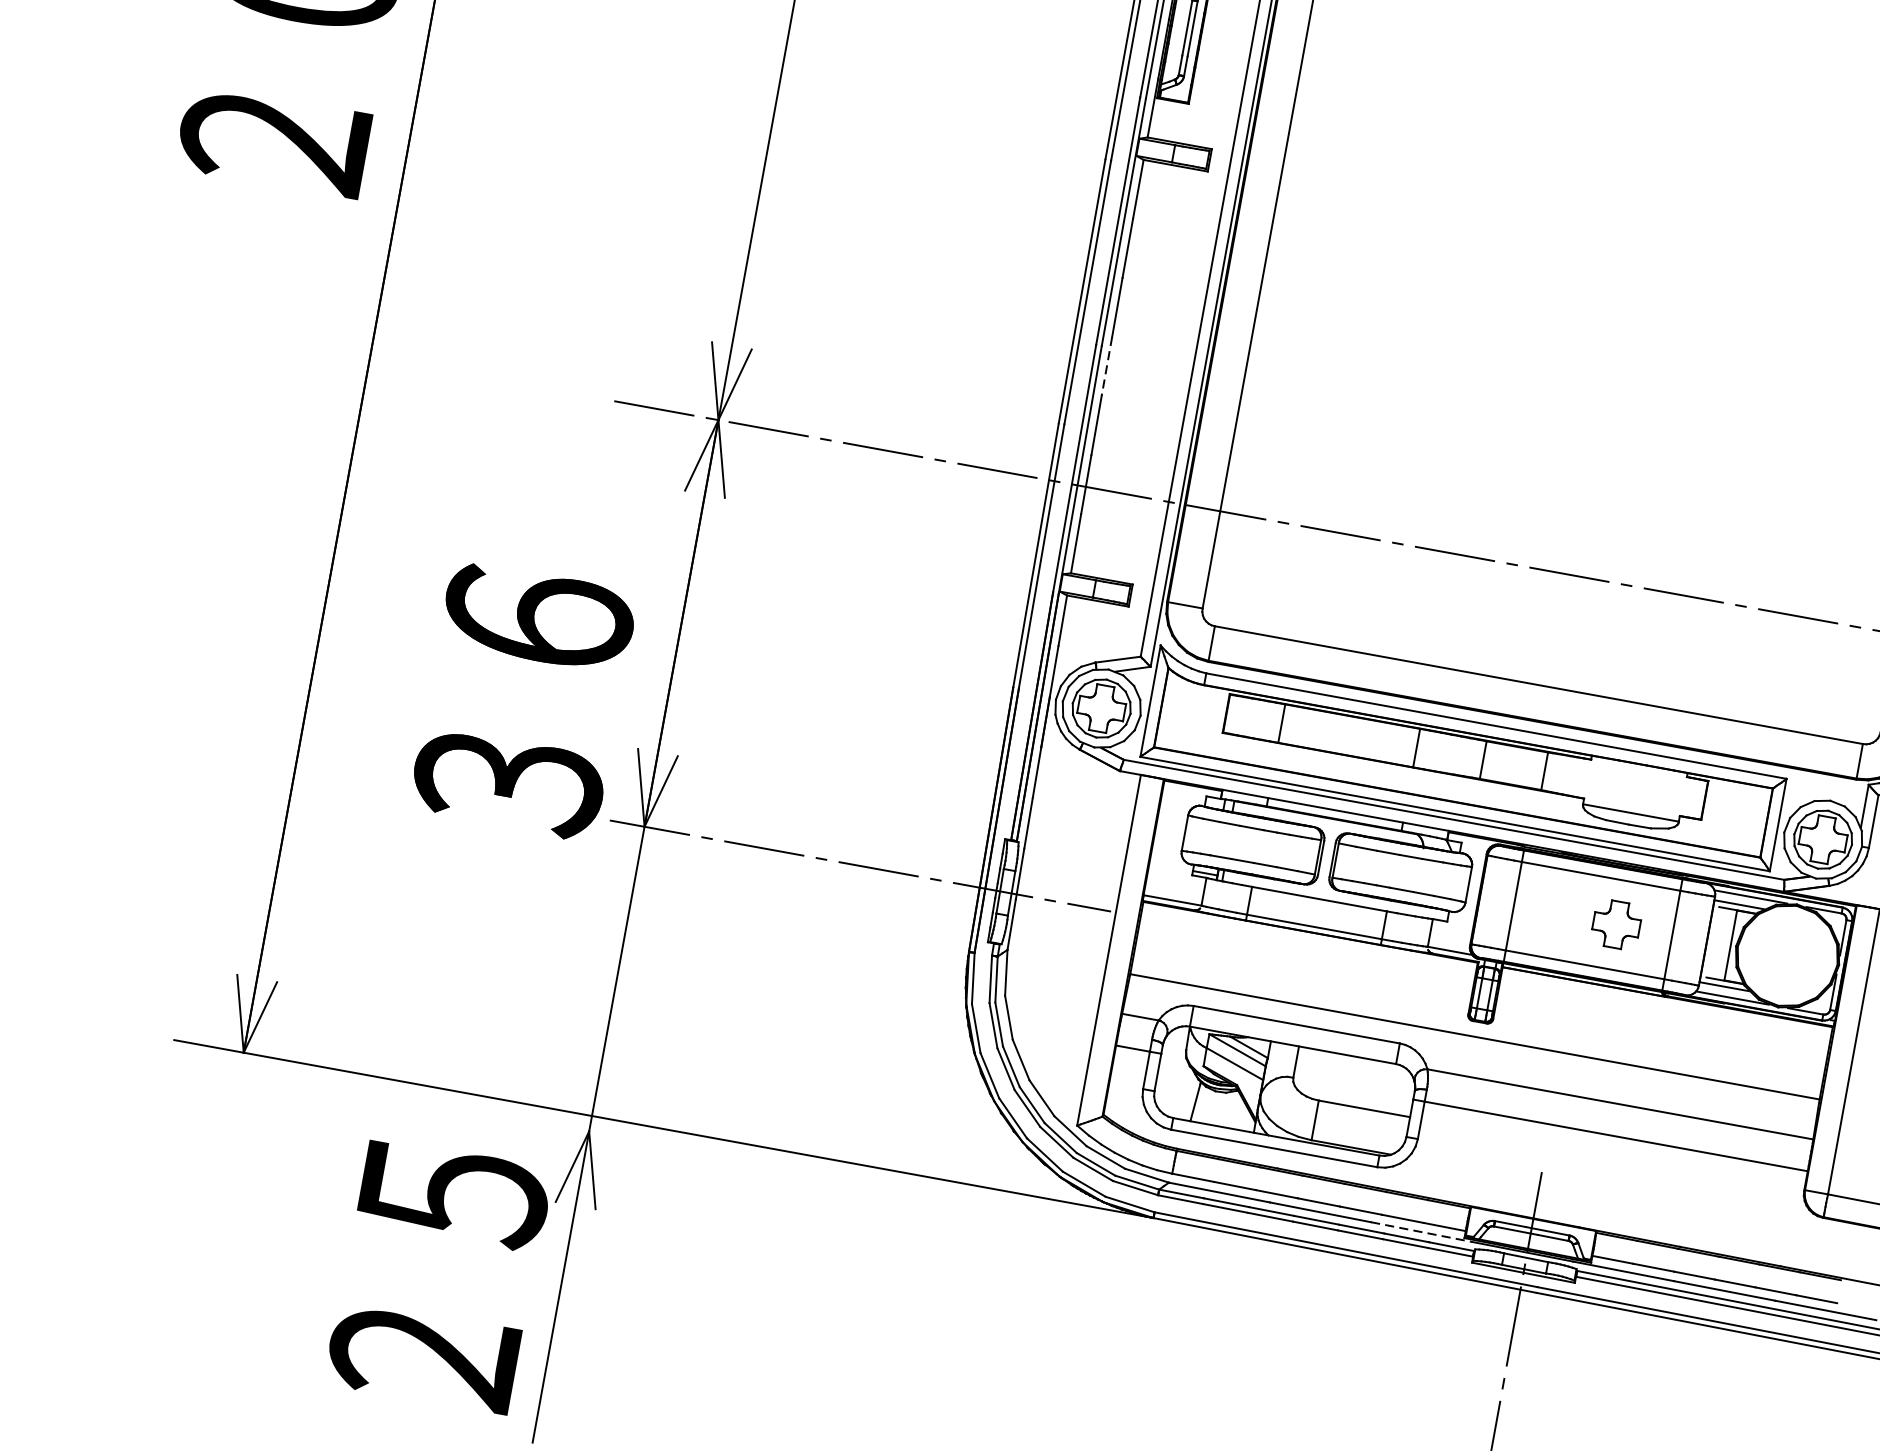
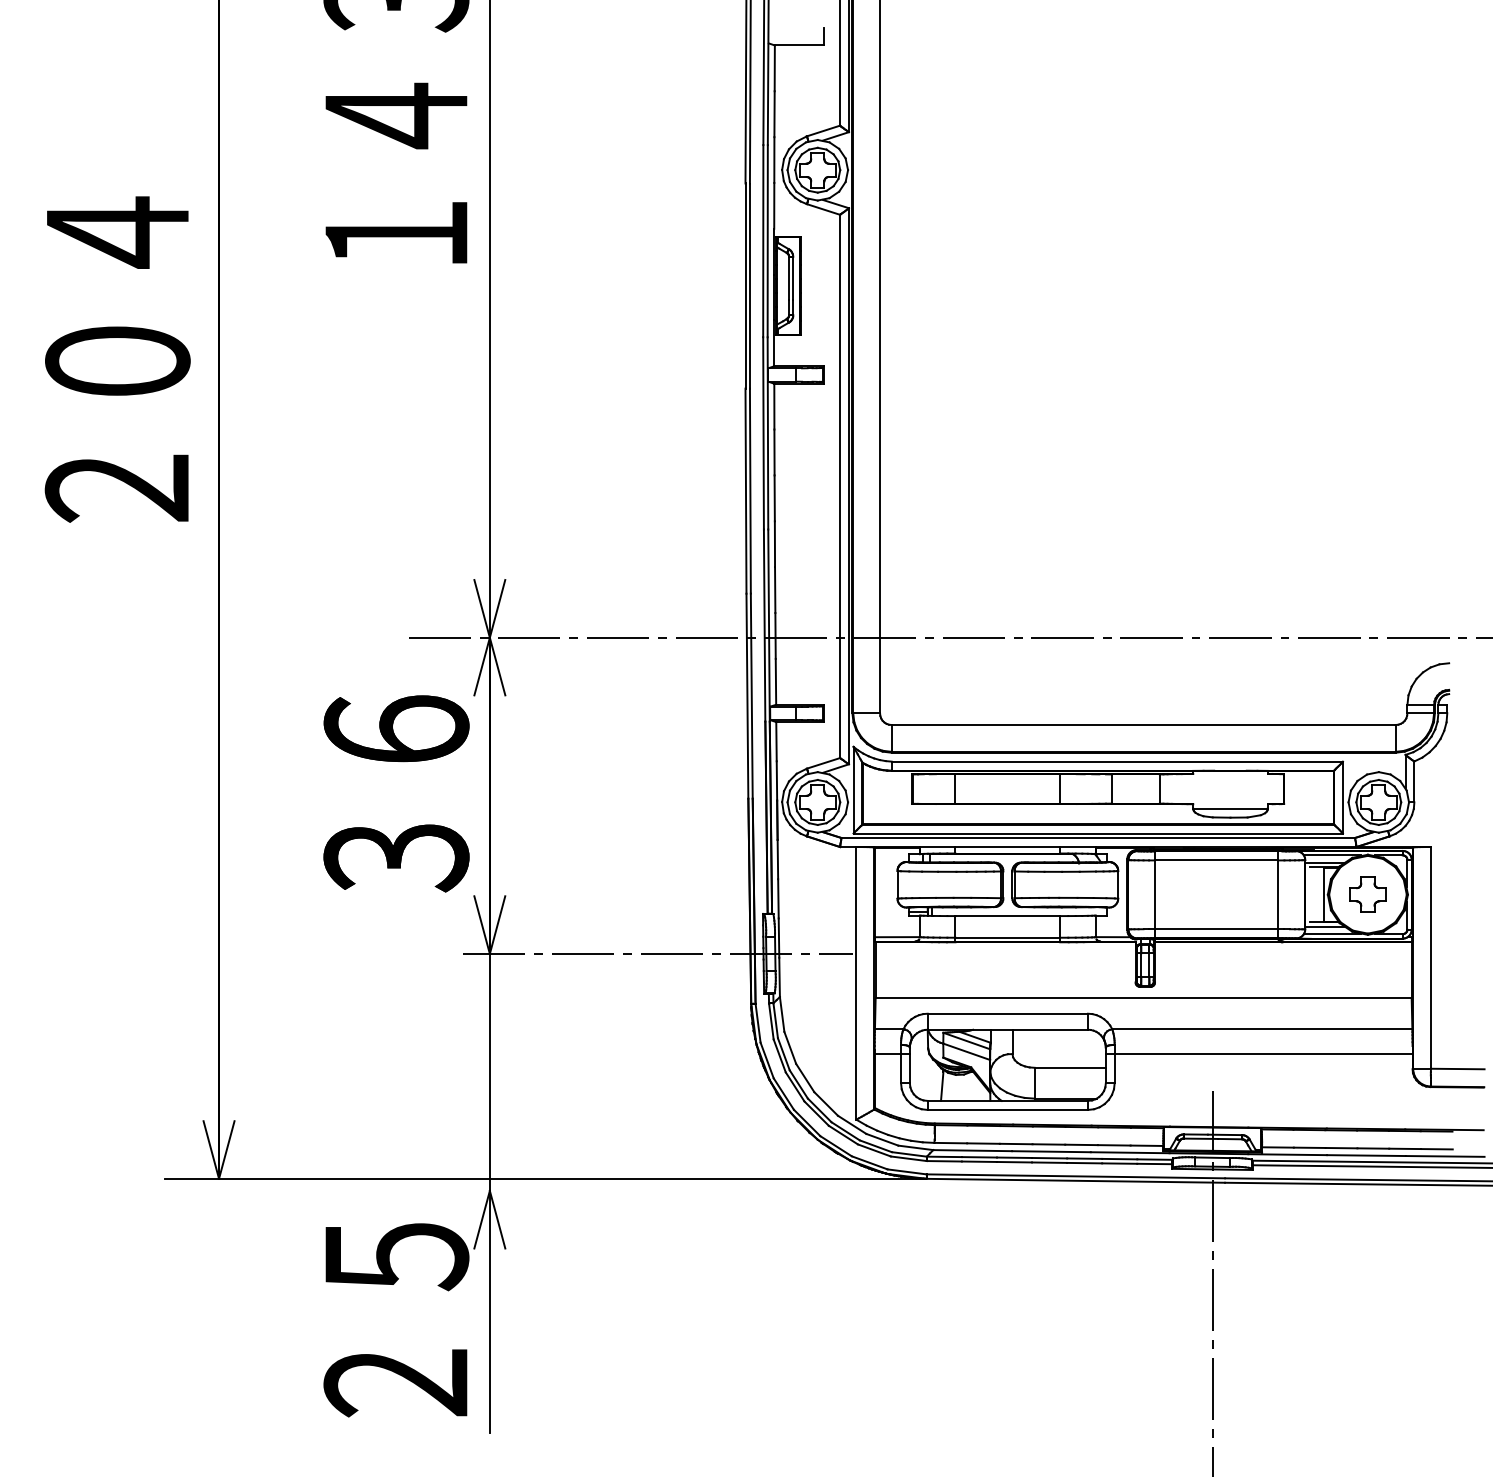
line: (1106, 366) -> (774, 544), dashed -> solid
text: (523, 700) -> (396, 793), moved
part: (1616, 924) -> (1367, 894), moved
line: (1422, 1231) -> (1130, 1152), dashed -> solid

